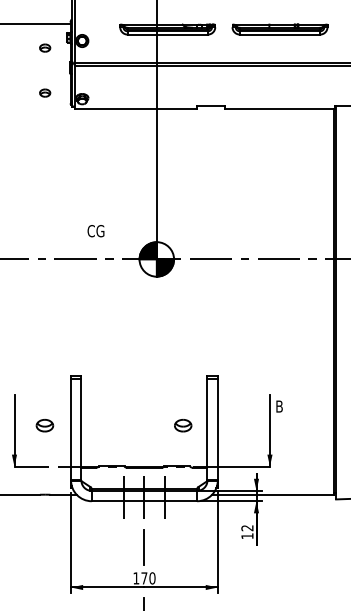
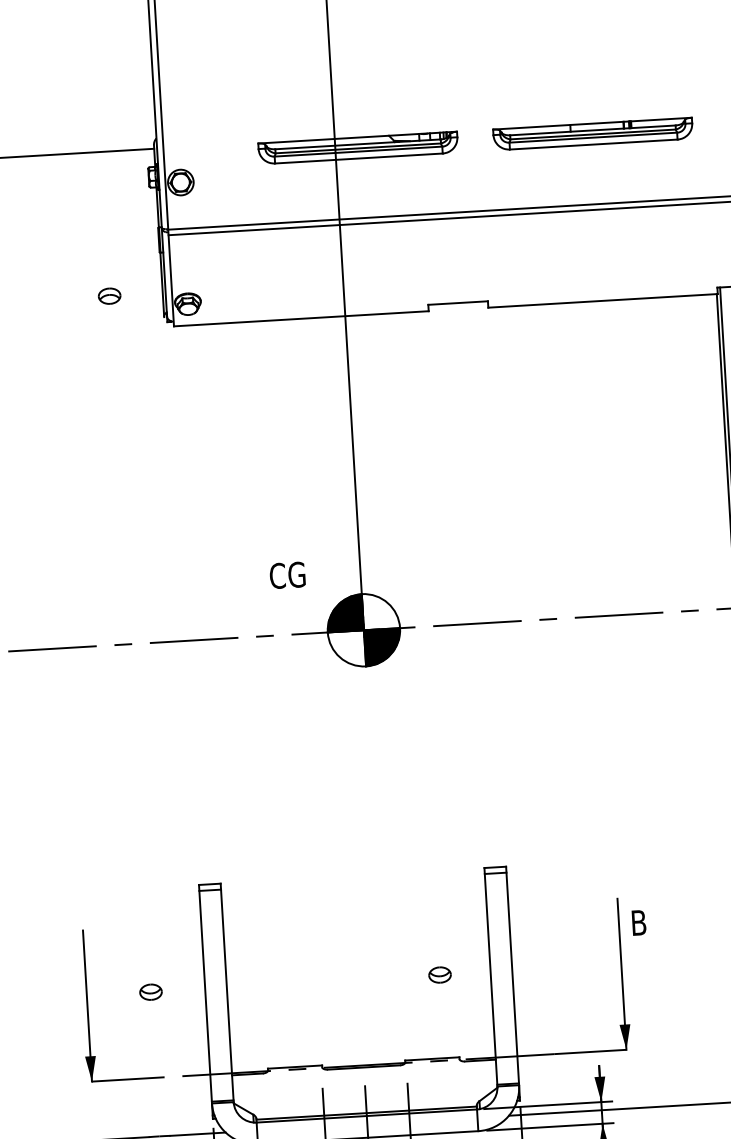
part: (45, 47) -> (104, 200), removed
text: (95, 231) -> (286, 576), moved
part: (45, 425) -> (151, 991), size x0.62
part: (183, 425) -> (440, 974), size x0.62

